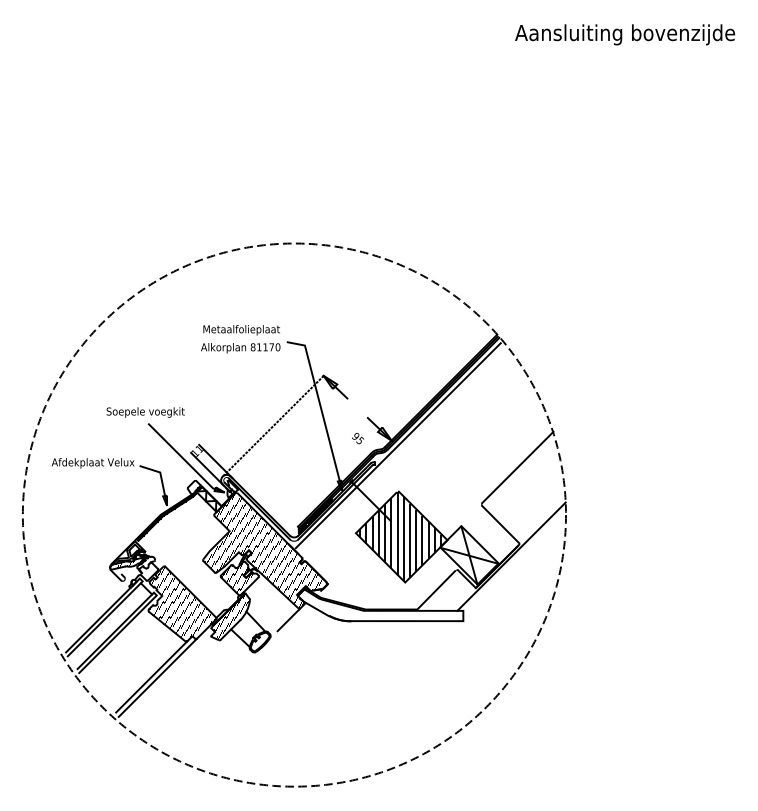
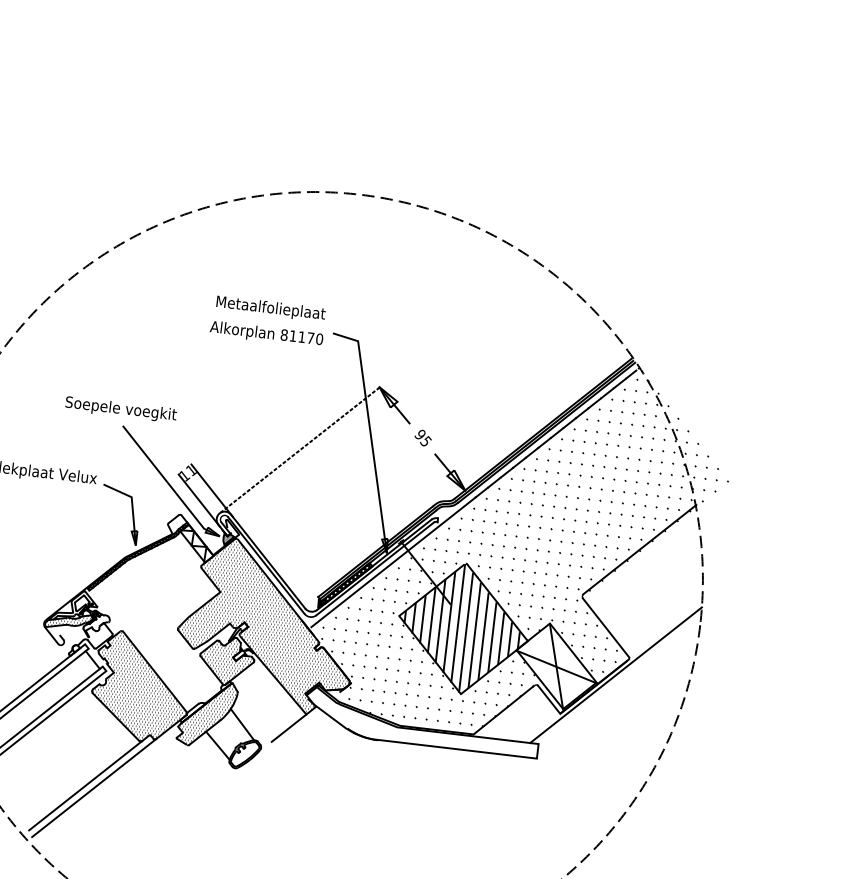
text: (358, 438) -> (423, 438), moved
hatch: (438, 472) -> (526, 543), added
hatch: (490, 535) -> (589, 641), added

